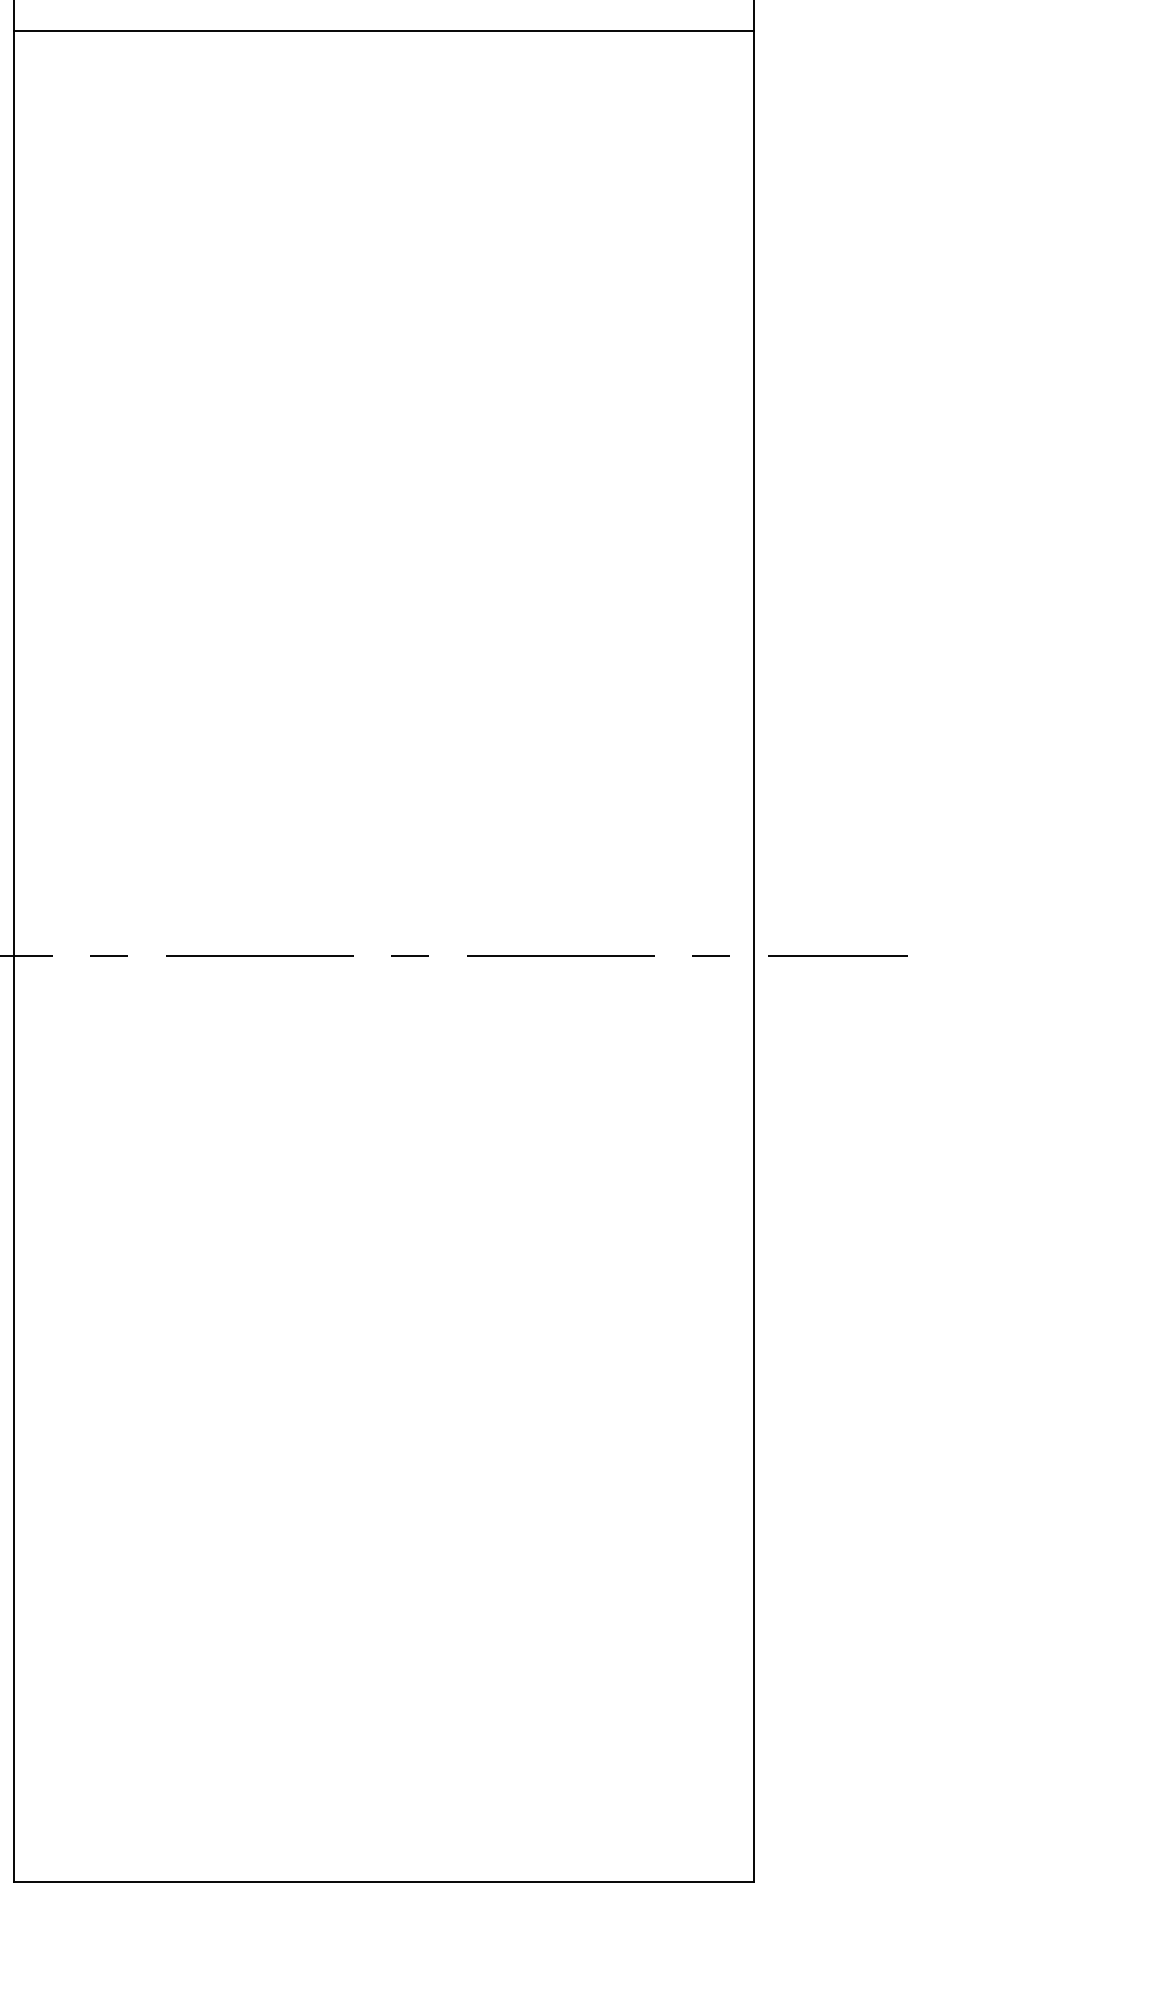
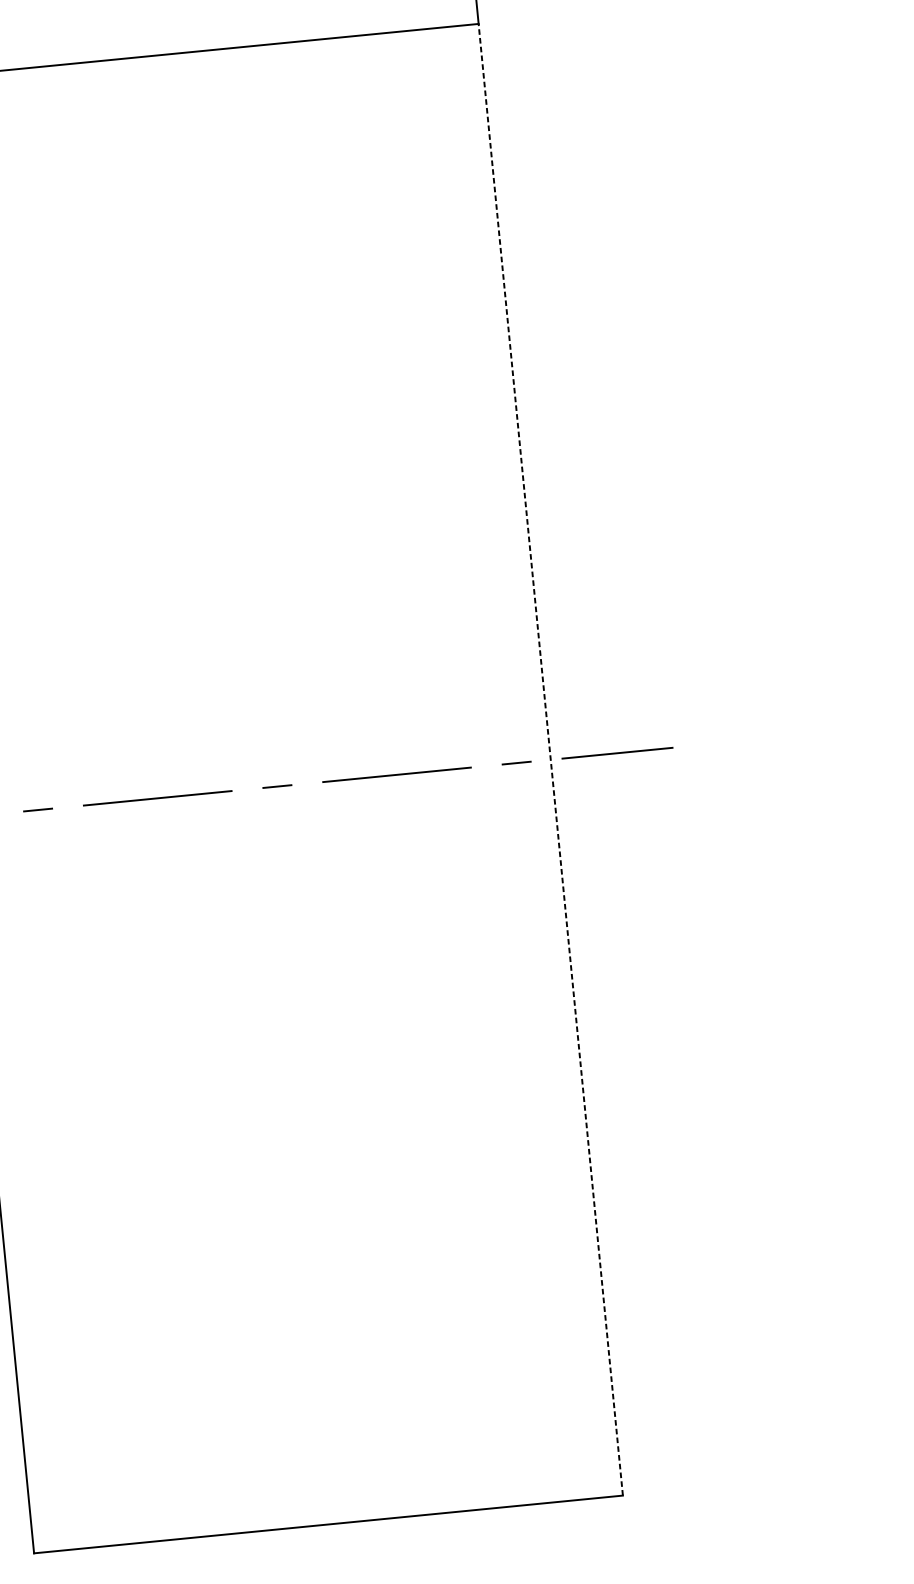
line: (754, 955) -> (551, 759), solid -> dashed

